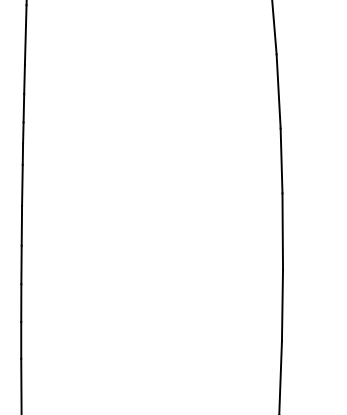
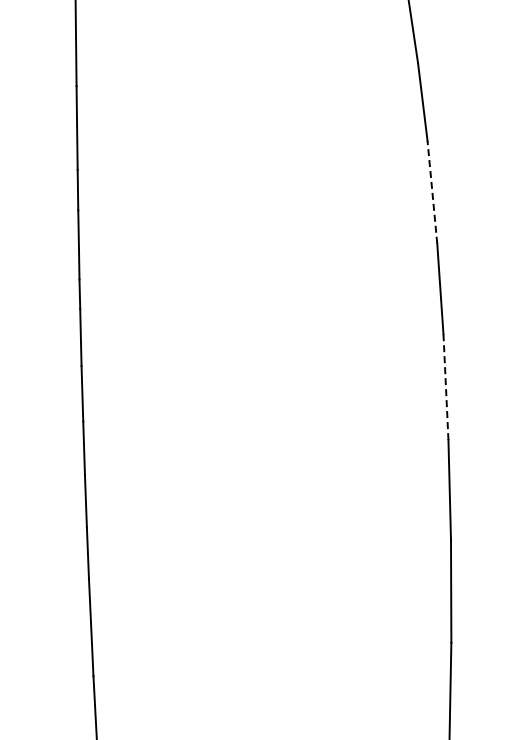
line: (278, 91) -> (432, 192), solid -> dashed
line: (282, 231) -> (445, 386), solid -> dashed

